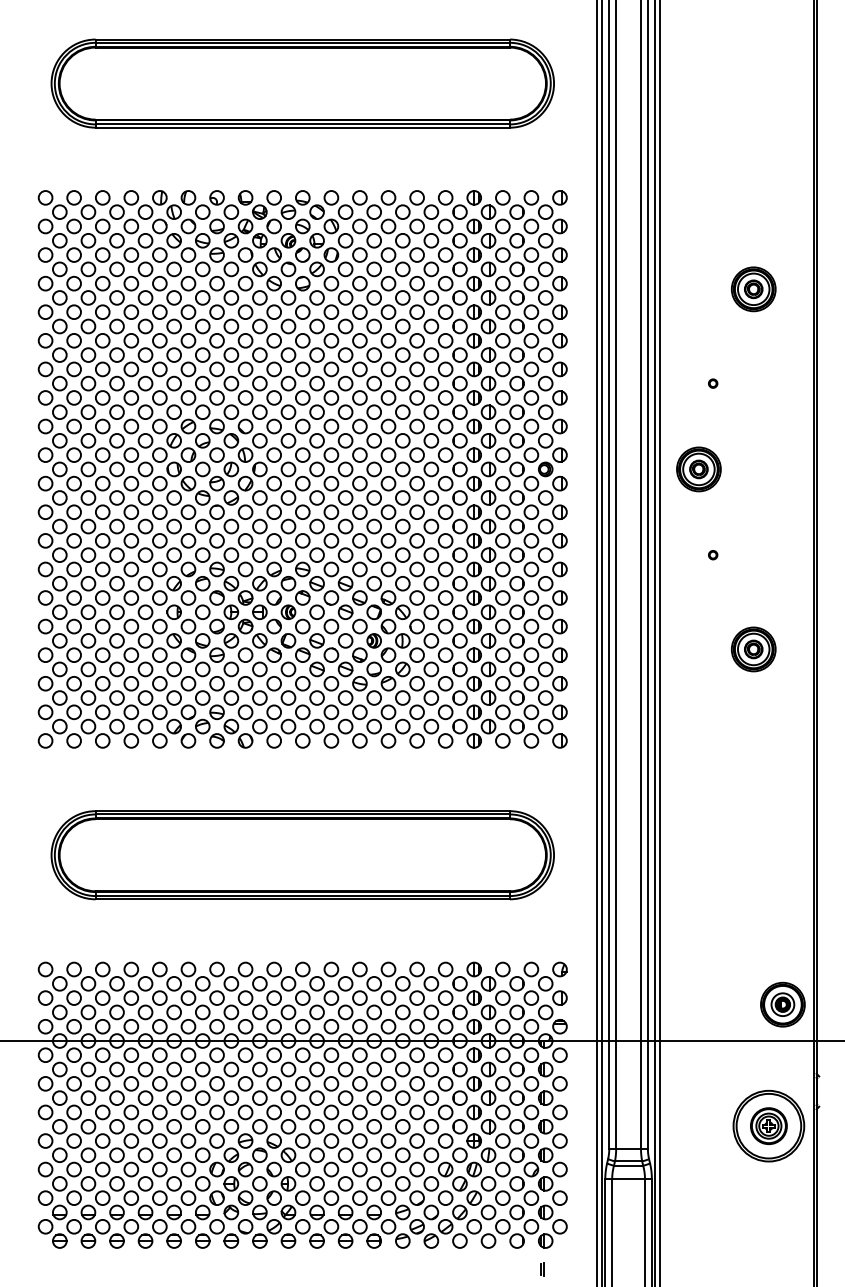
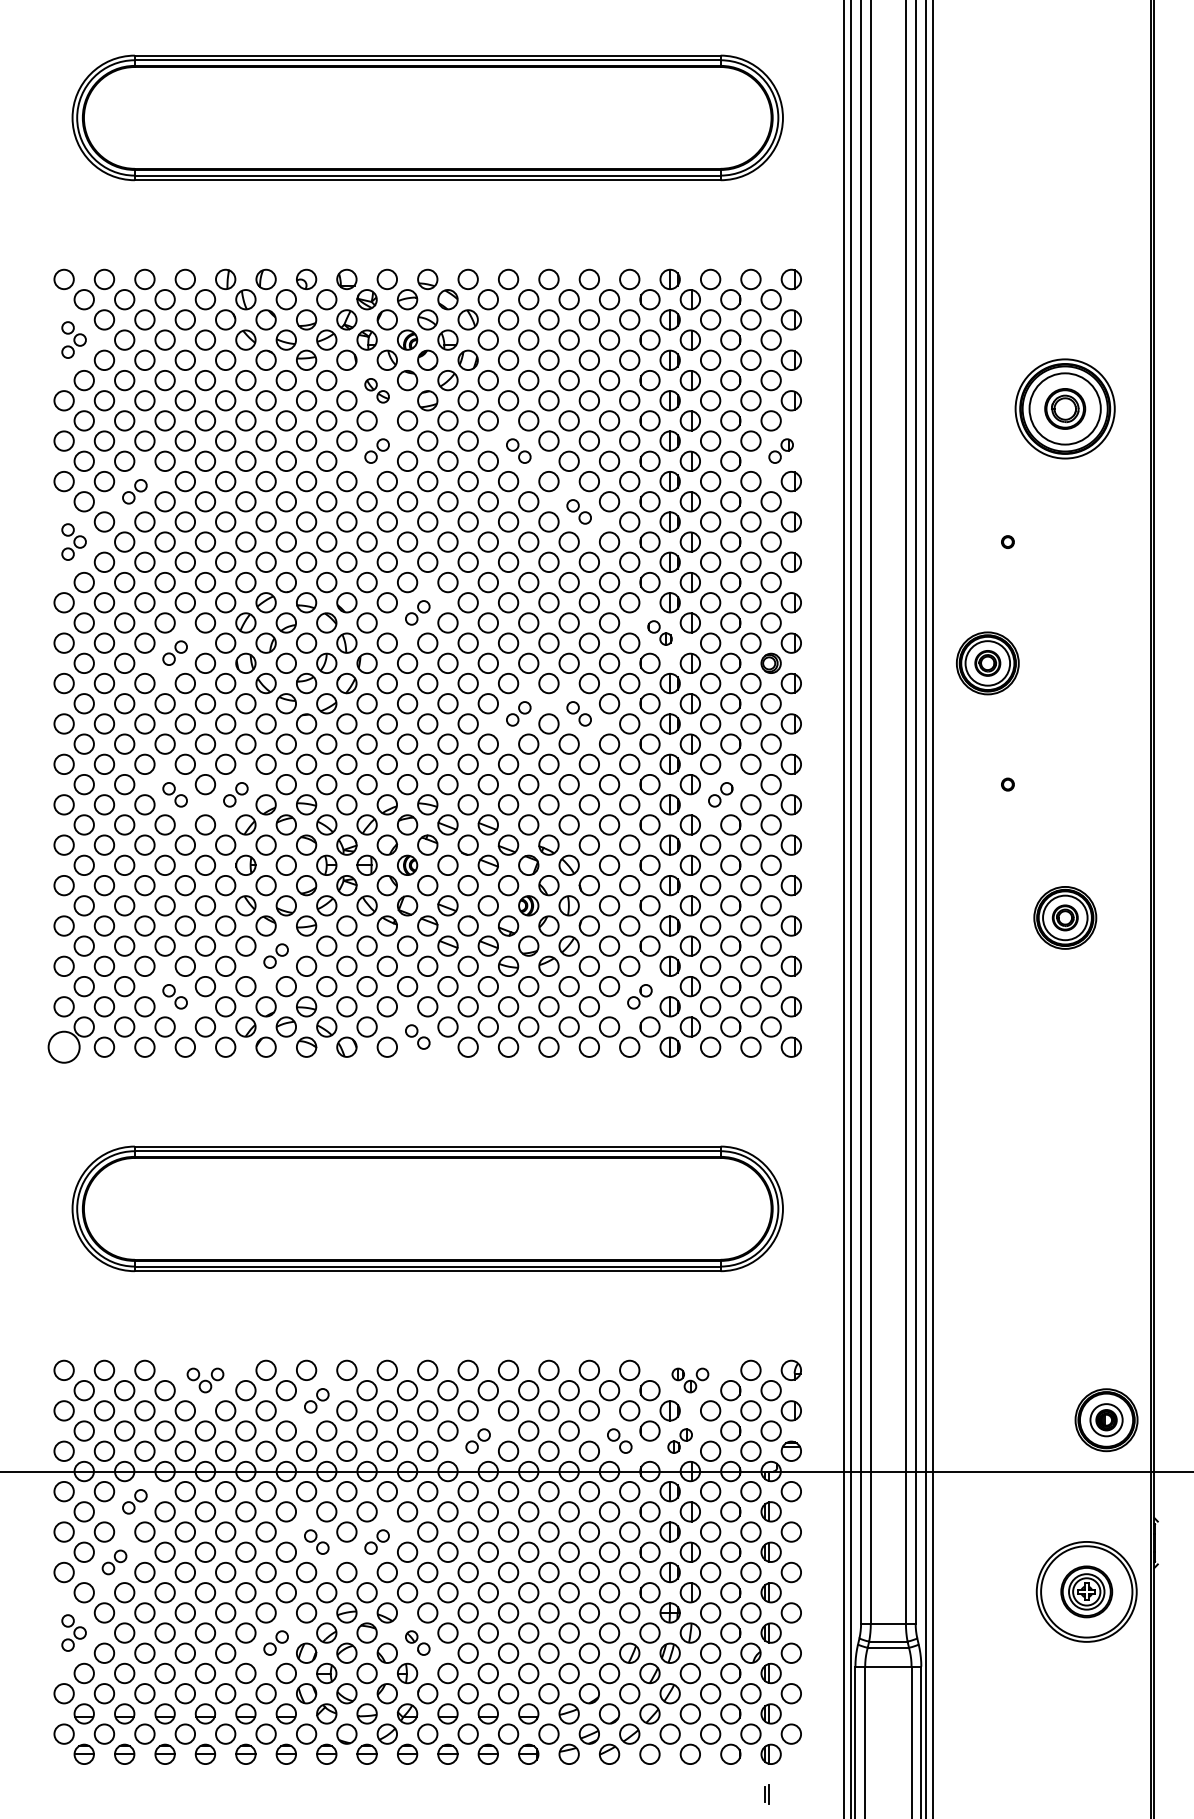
part: (52, 240) -> (73, 339), size x0.6
part: (266, 276) -> (376, 390), size x0.6
part: (753, 289) -> (1065, 408), size x1.6
part: (266, 318) -> (376, 450), size x0.6
part: (366, 318) -> (518, 450), size x0.6
part: (552, 318) -> (780, 450), size x0.6
part: (95, 347) -> (134, 491), size x0.6
part: (409, 361) -> (578, 511), size x0.6
part: (52, 383) -> (73, 541), size x0.6
part: (295, 433) -> (417, 612), size x0.6
part: (466, 447) -> (659, 632), size x0.6
part: (123, 461) -> (174, 652), size x0.6
part: (366, 504) -> (518, 713), size x0.6
part: (409, 504) -> (578, 713), size x0.6
part: (123, 562) -> (174, 794), size x0.6
part: (166, 562) -> (235, 794), size x0.6
part: (509, 562) -> (720, 794), size x0.6
part: (195, 676) -> (275, 955), size x0.6
part: (123, 705) -> (174, 996), size x0.6
part: (452, 705) -> (639, 996), size x0.6
part: (295, 733) -> (417, 1036), size x0.6
circle: (45, 740) -> (63, 1046), size x1.6
part: (145, 976) -> (205, 1380), size x0.6
part: (488, 976) -> (690, 1380), size x0.6
part: (224, 990) -> (316, 1400), size x0.6
part: (337, 1019) -> (477, 1440), size x0.6
part: (438, 1019) -> (619, 1440), size x0.6
part: (480, 1019) -> (679, 1440), size x0.6
part: (95, 1062) -> (134, 1501), size x0.6
part: (224, 1090) -> (316, 1541), size x0.6
part: (266, 1090) -> (376, 1541), size x0.6
part: (81, 1105) -> (114, 1562), size x0.6
part: (52, 1154) -> (73, 1632), size x0.6
part: (195, 1161) -> (275, 1642), size x0.6
part: (295, 1161) -> (417, 1642), size x0.6

